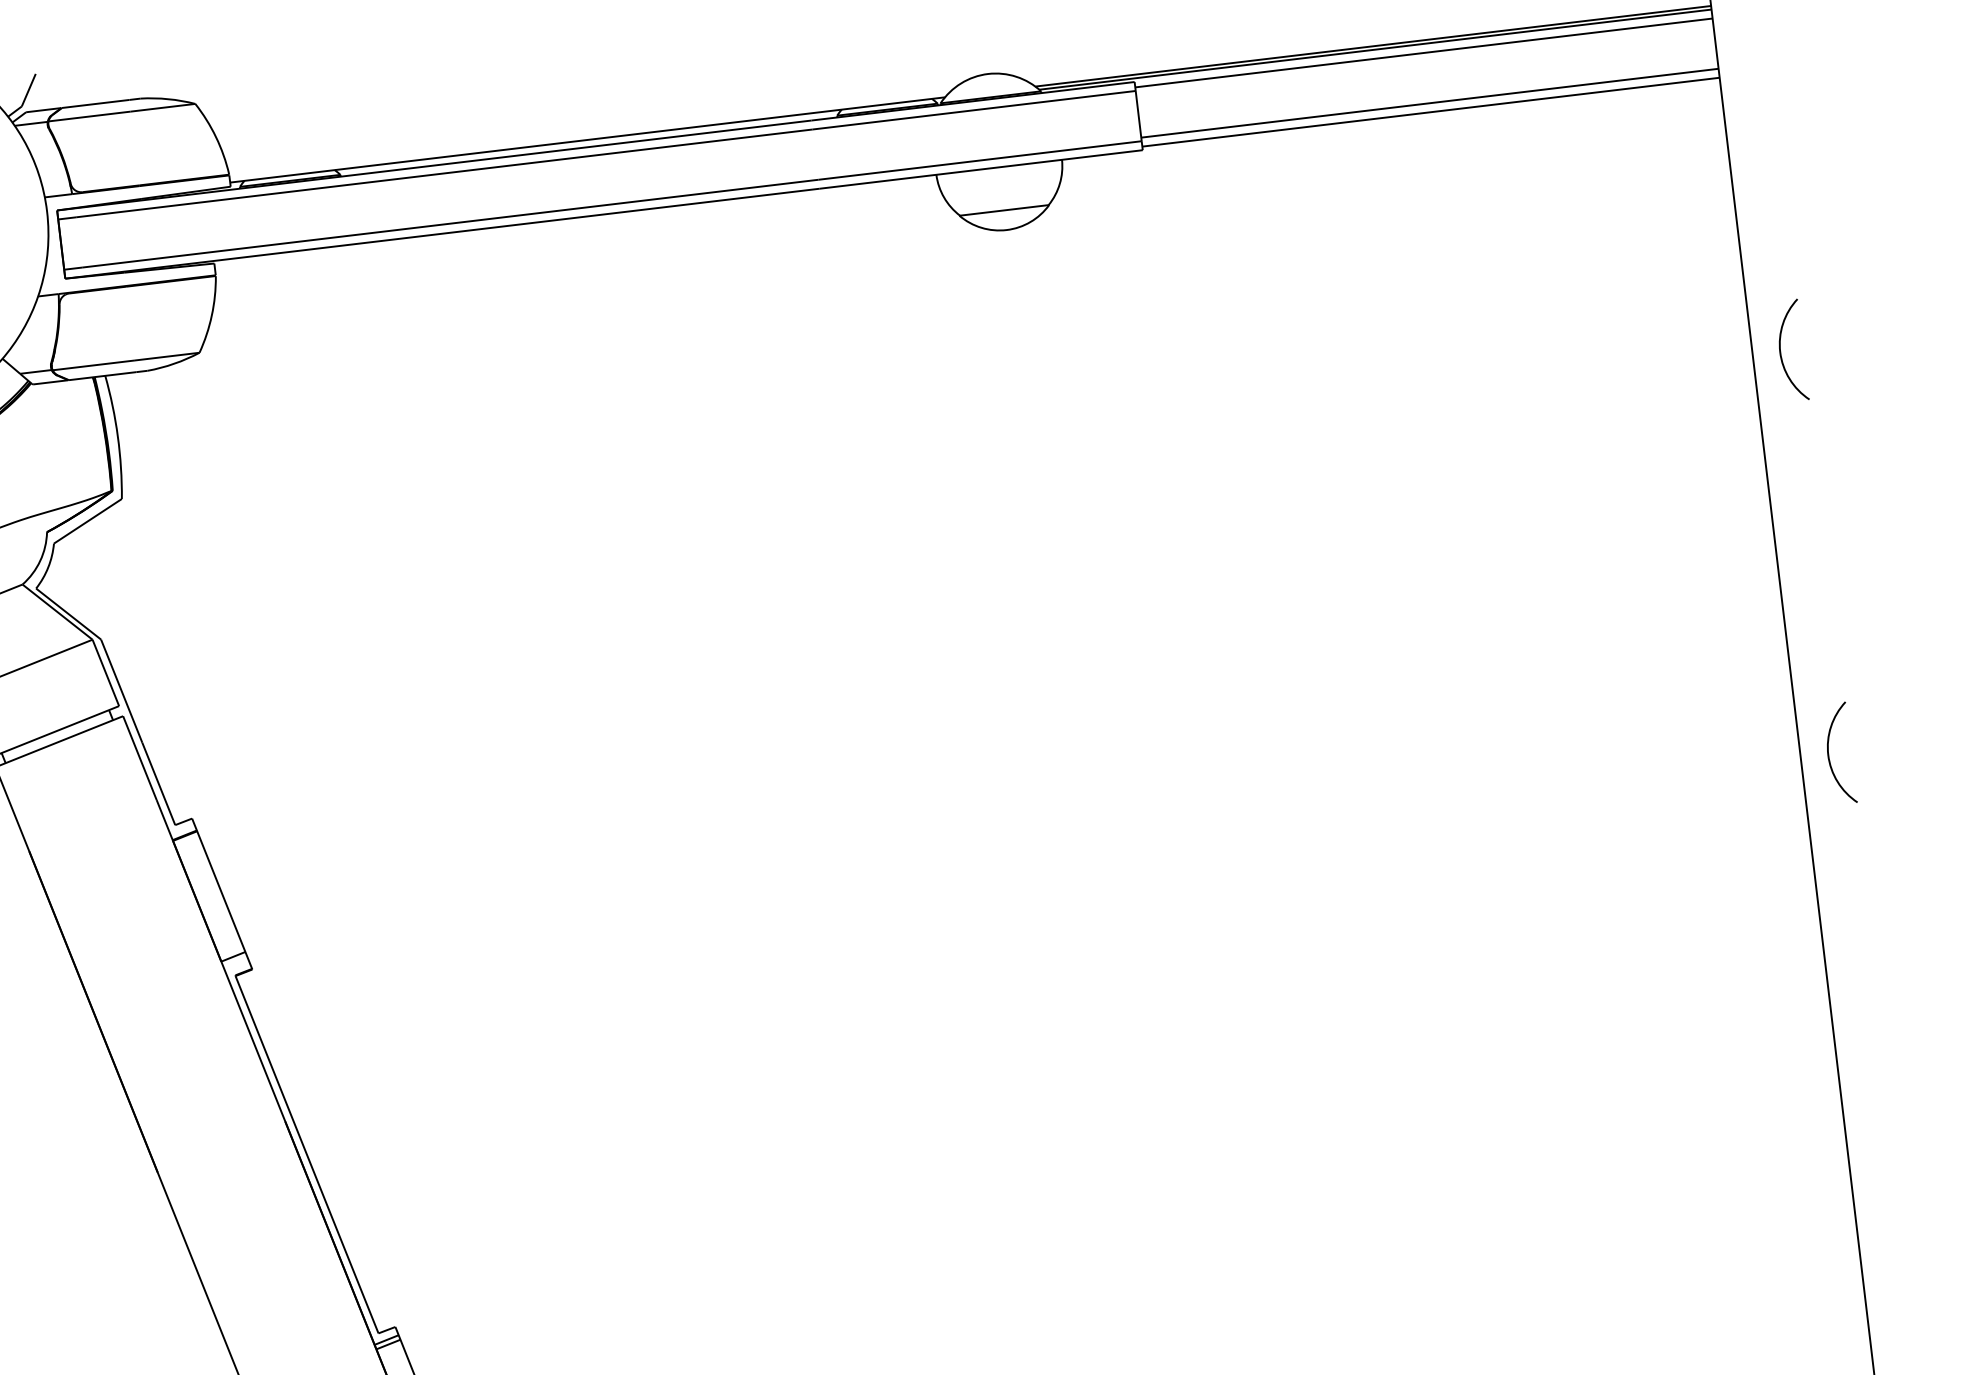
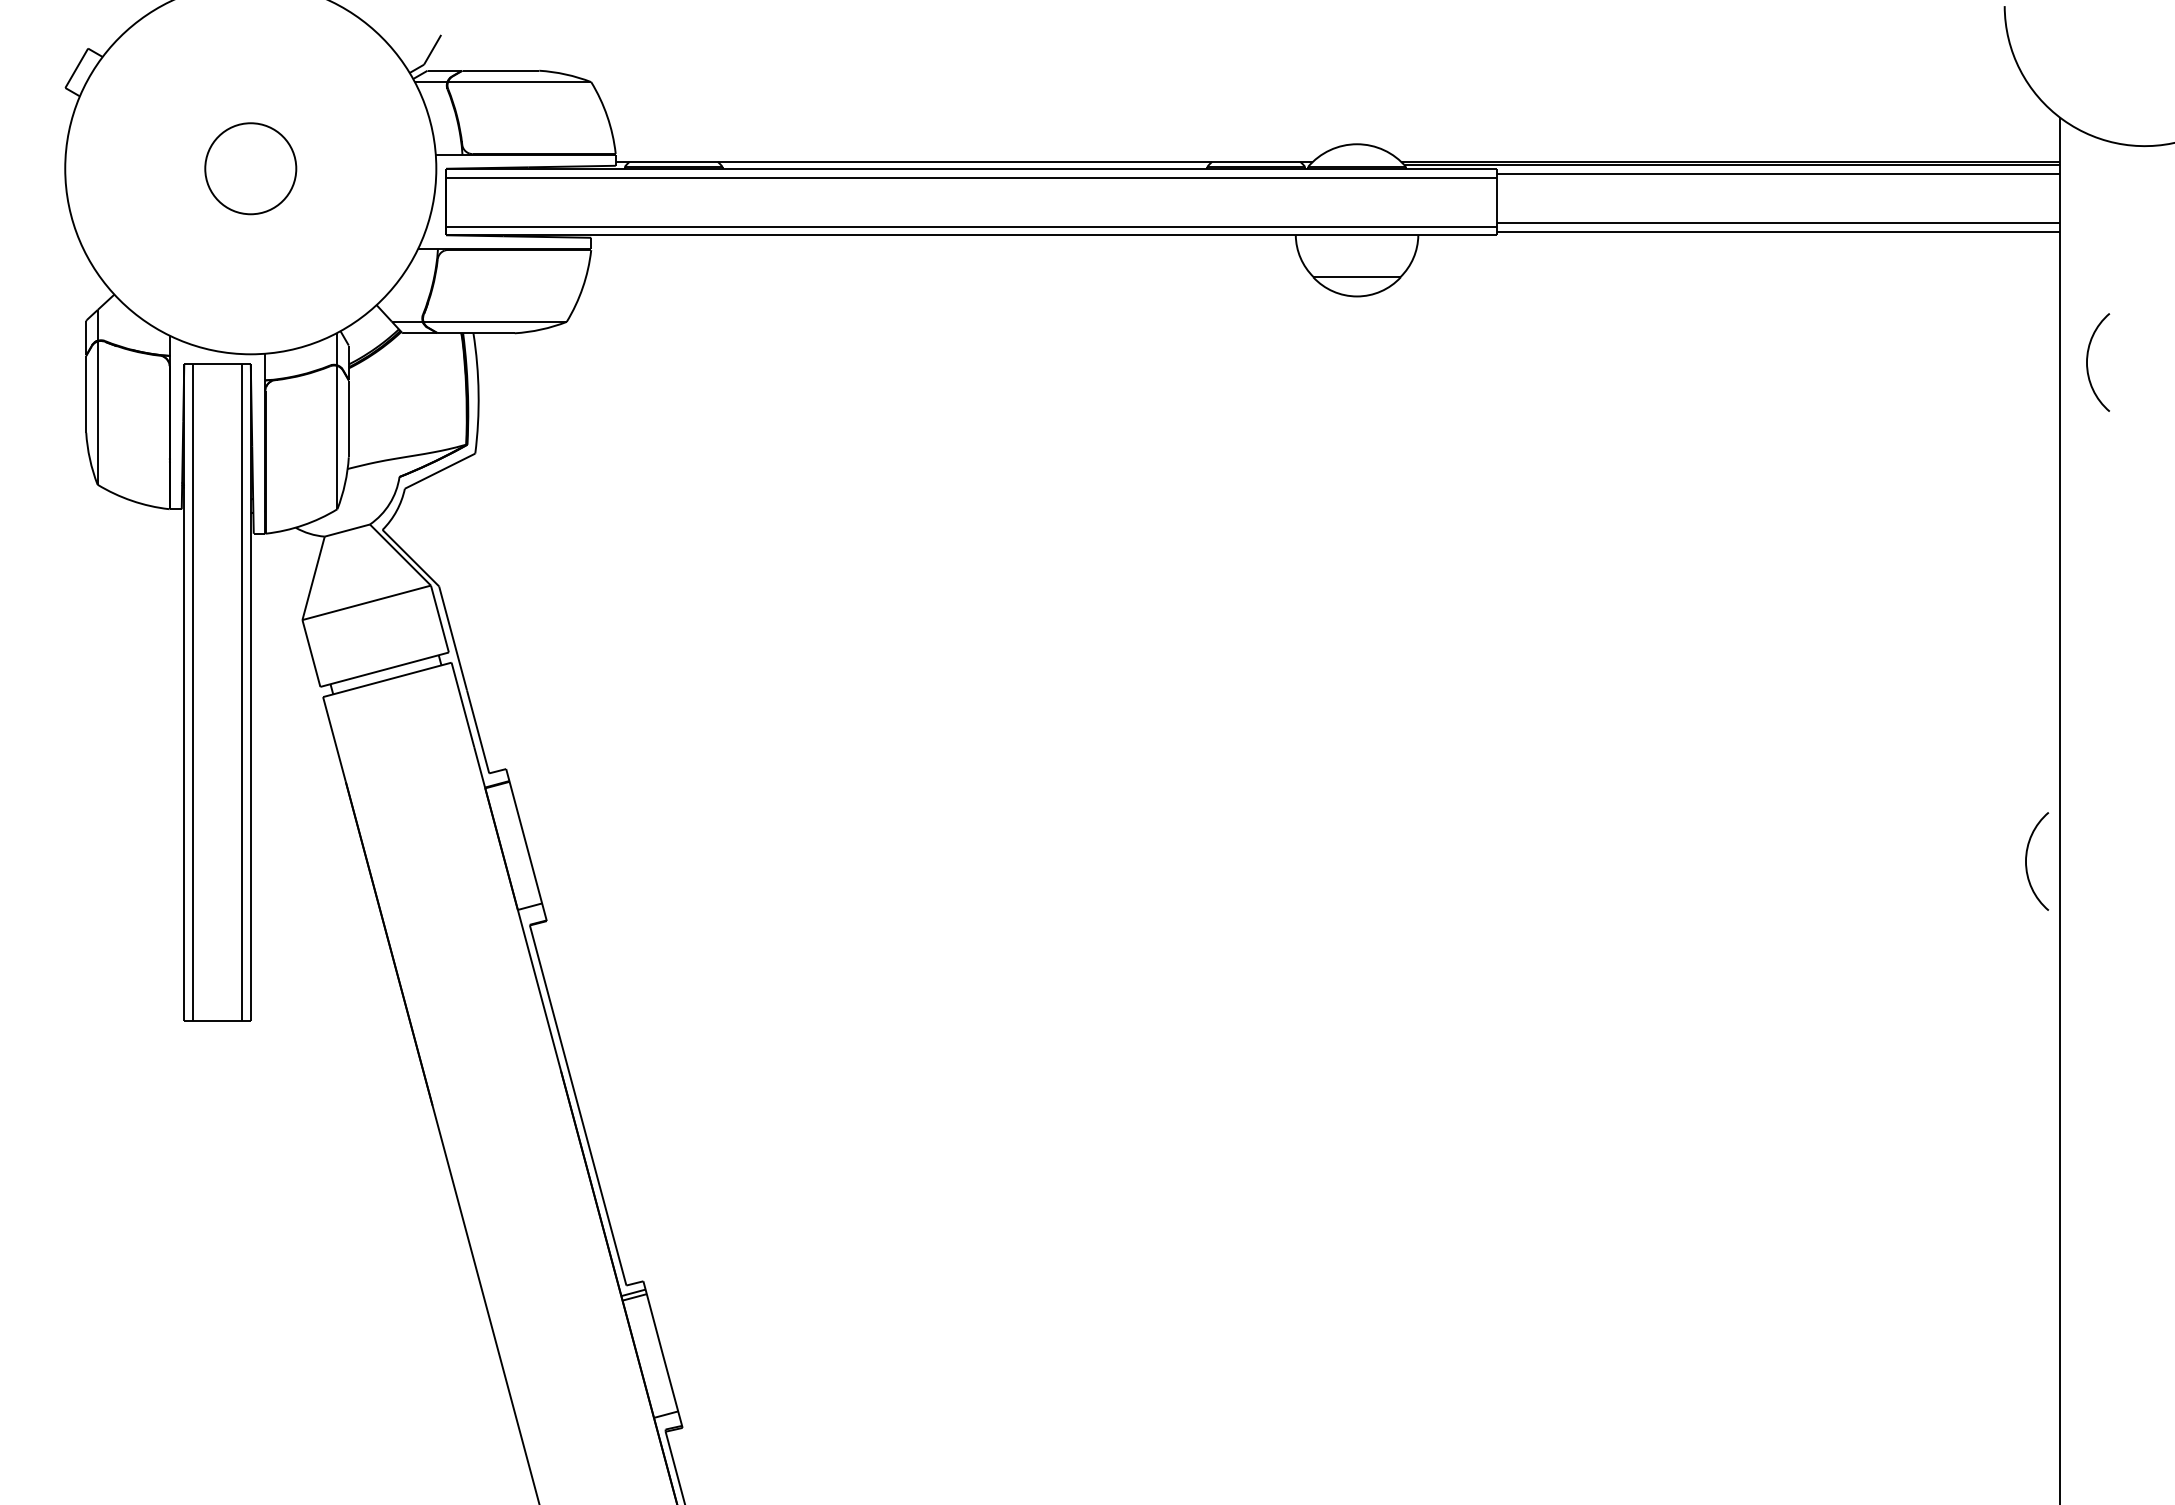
curve: (1780, 351) -> (2087, 362), moved
curve: (1828, 754) -> (2026, 861), moved

